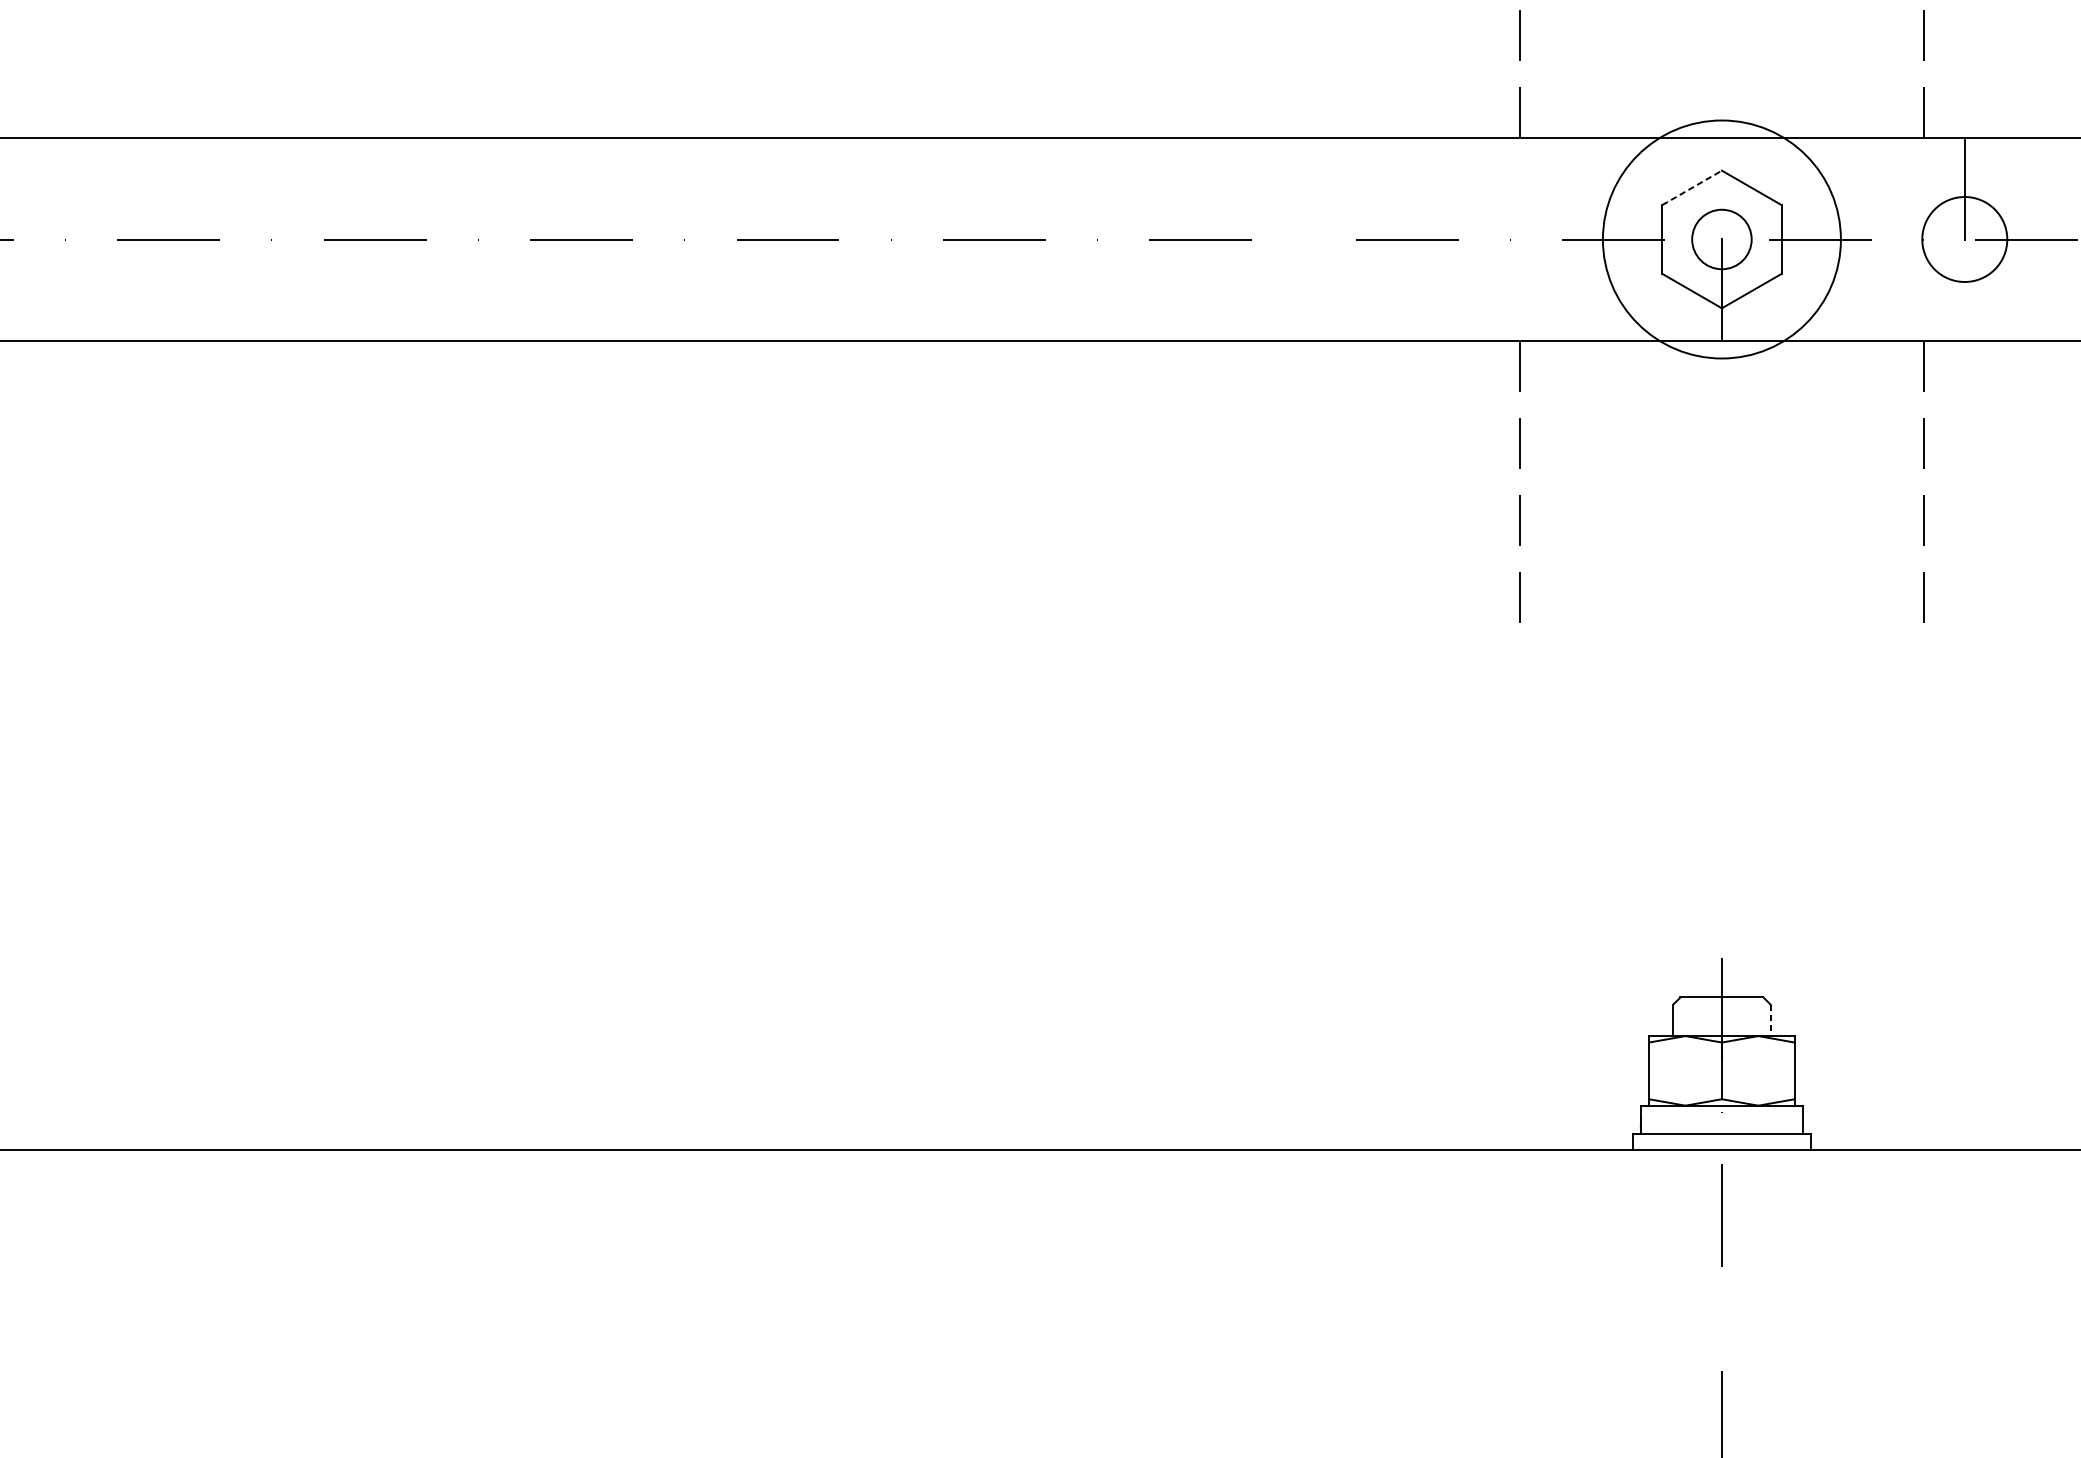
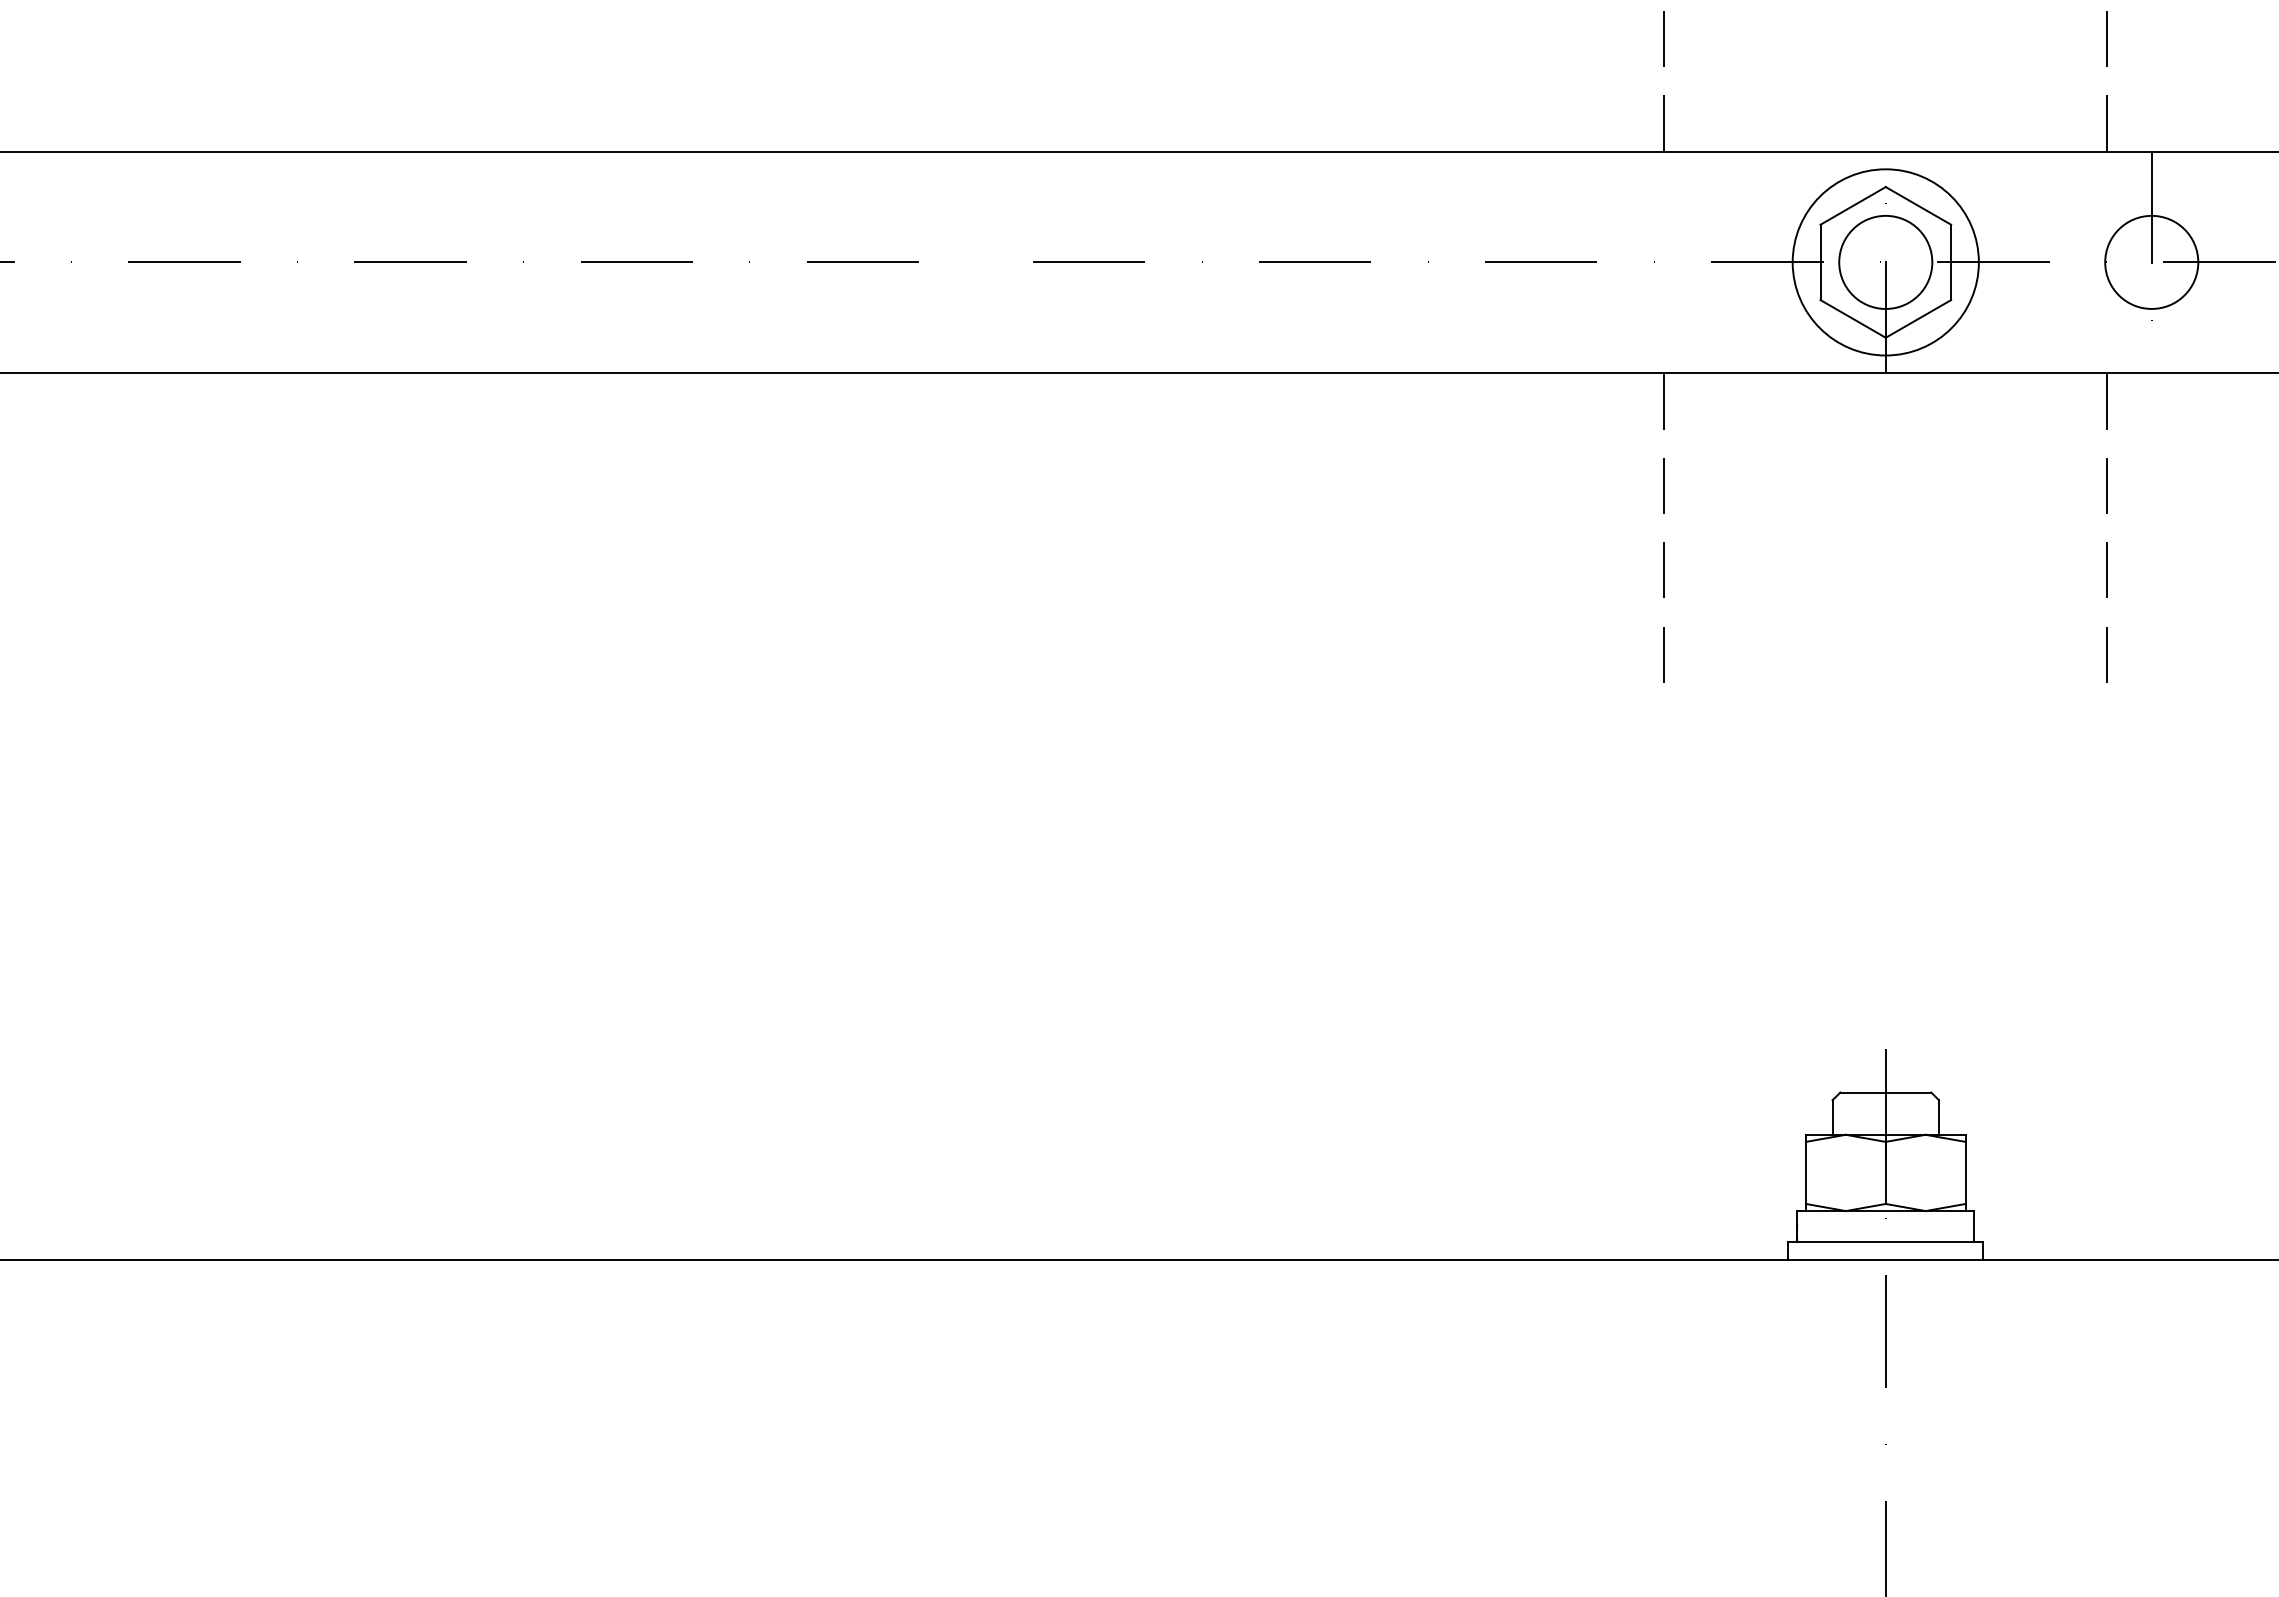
line: (1692, 187) -> (1853, 205), dashed -> solid
circle: (1721, 238) -> (1885, 261), size x1.43
circle: (1721, 239) -> (1885, 262), size x0.71
line: (1770, 1021) -> (1938, 1118), dashed -> solid

